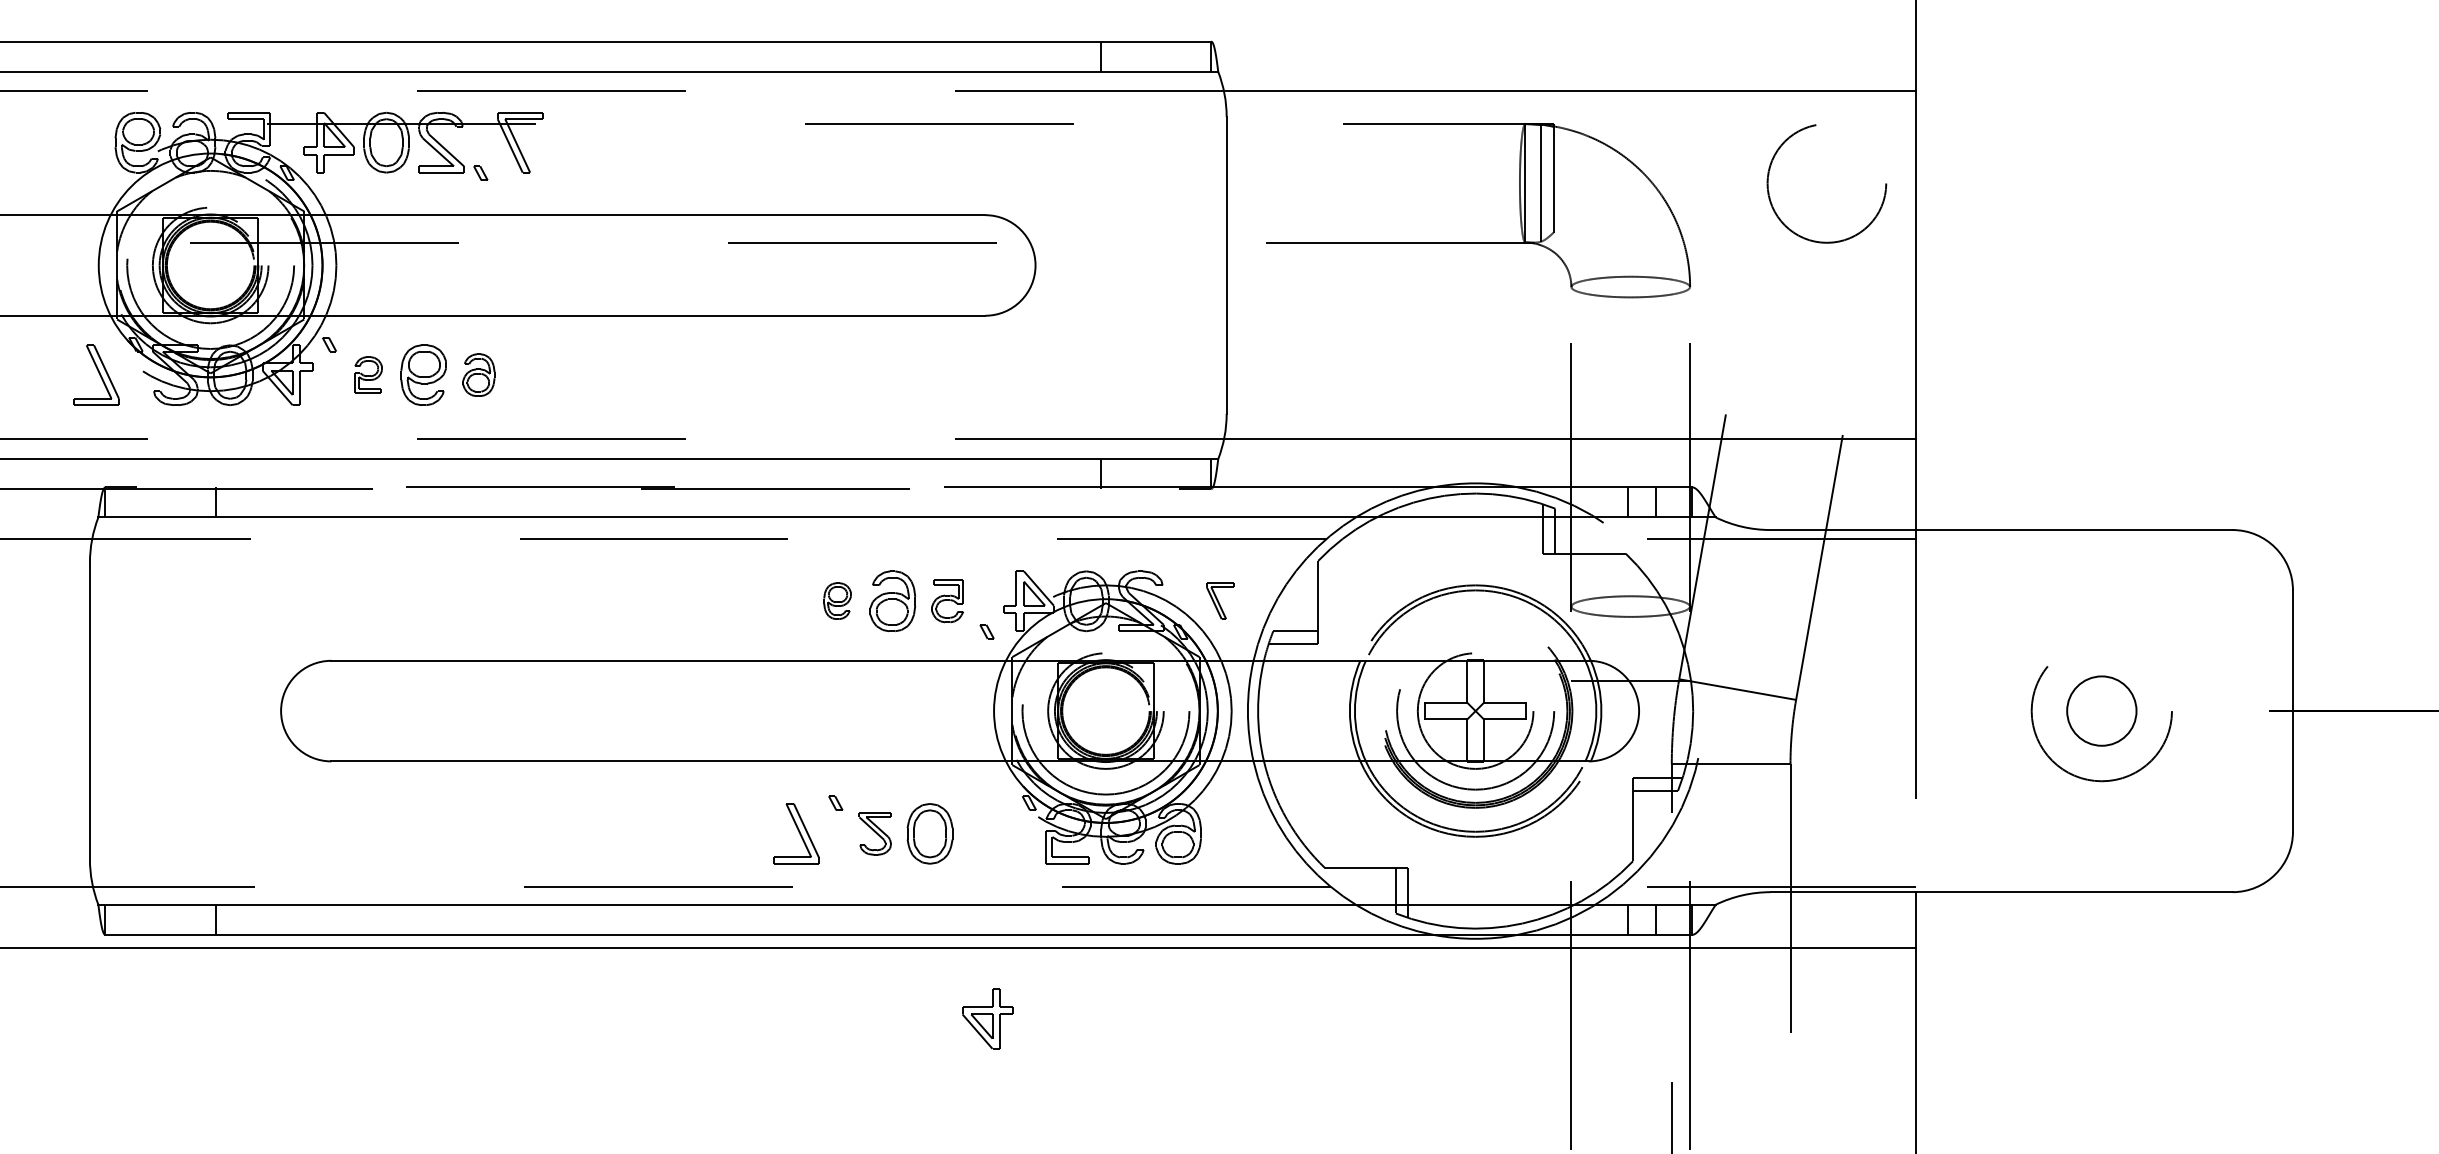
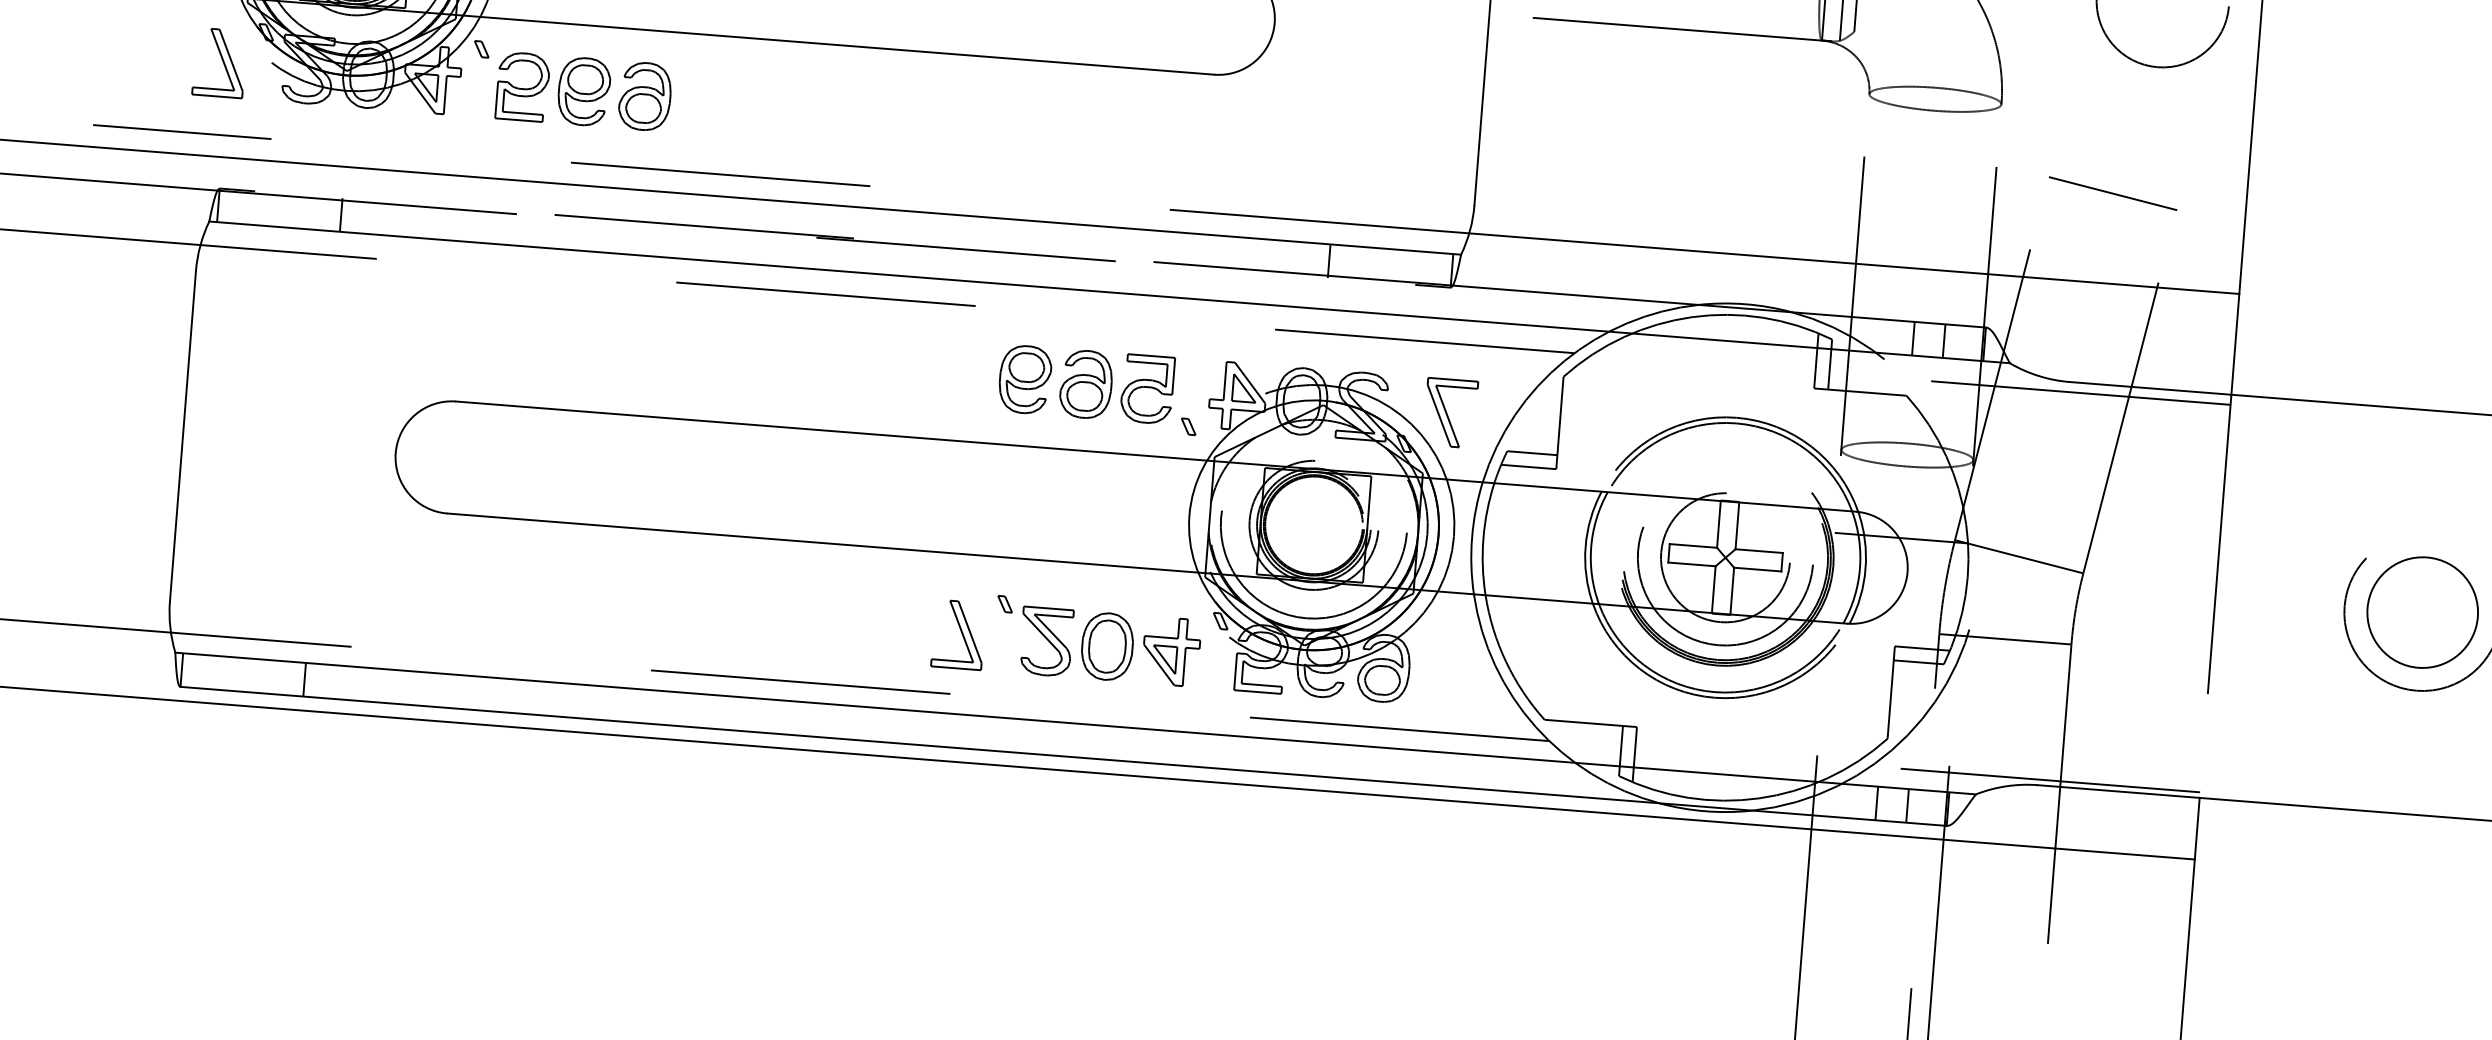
line: (1795, 358) -> (2112, 193), added
part: (368, 374) -> (522, 86), size x1.67
part: (478, 374) -> (644, 95), size x1.43
part: (837, 600) -> (1024, 378), size x1.67
part: (1220, 600) -> (1451, 412), size x1.67
part: (947, 601) -> (1147, 389), size x1.43
circle: (2101, 710) -> (2422, 611), size x1.43
part: (875, 833) -> (1046, 641), size x1.43
part: (987, 1018) -> (1171, 651), moved

